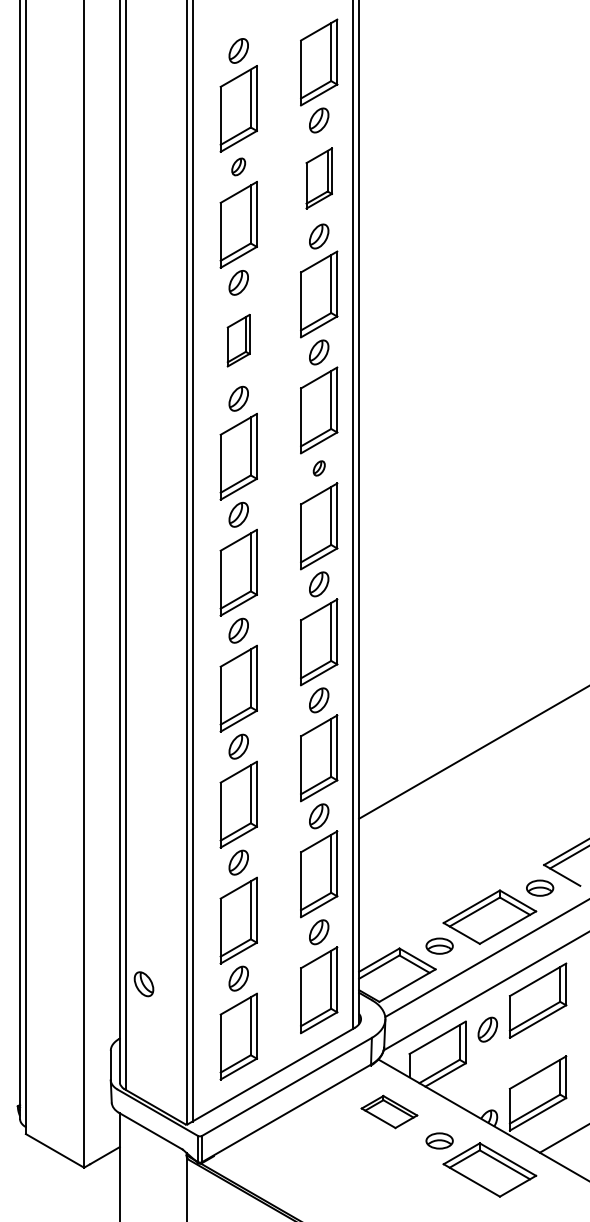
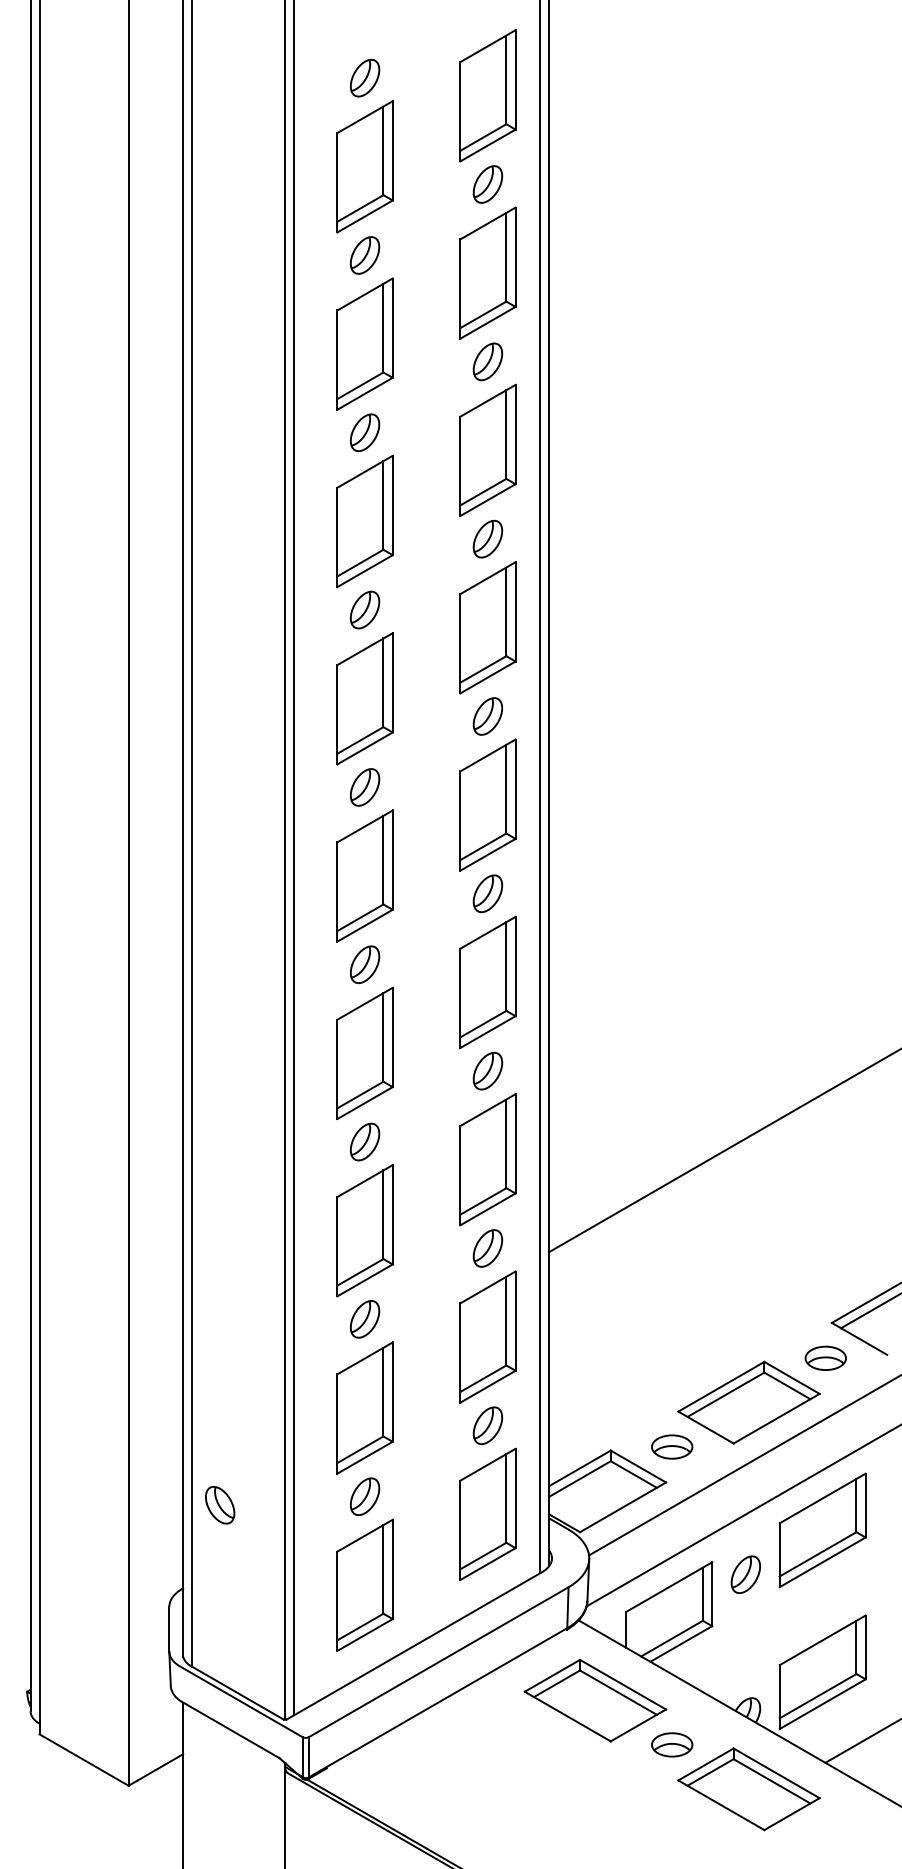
part: (238, 166) -> (364, 254), size x1.43
part: (319, 178) -> (488, 273), size x1.43
part: (238, 340) -> (364, 520), size x1.67
part: (319, 468) -> (488, 716), size x1.67
part: (389, 1111) -> (595, 1699), size x1.67

